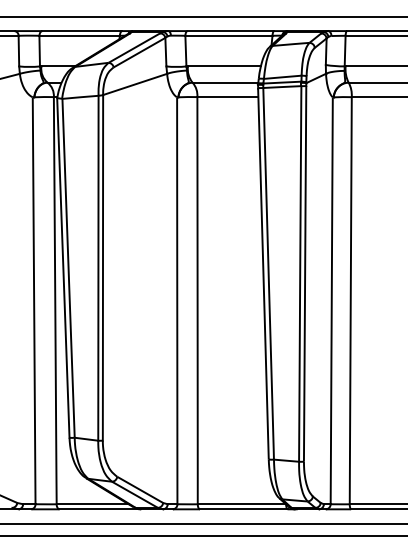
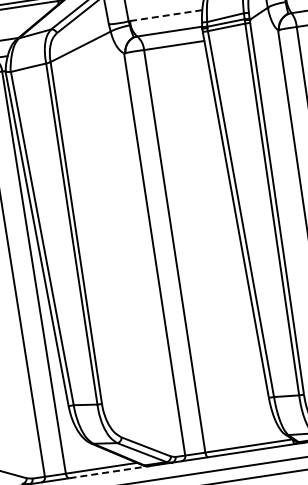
line: (223, 66) -> (165, 15), solid -> dashed
line: (100, 509) -> (109, 472), solid -> dashed

